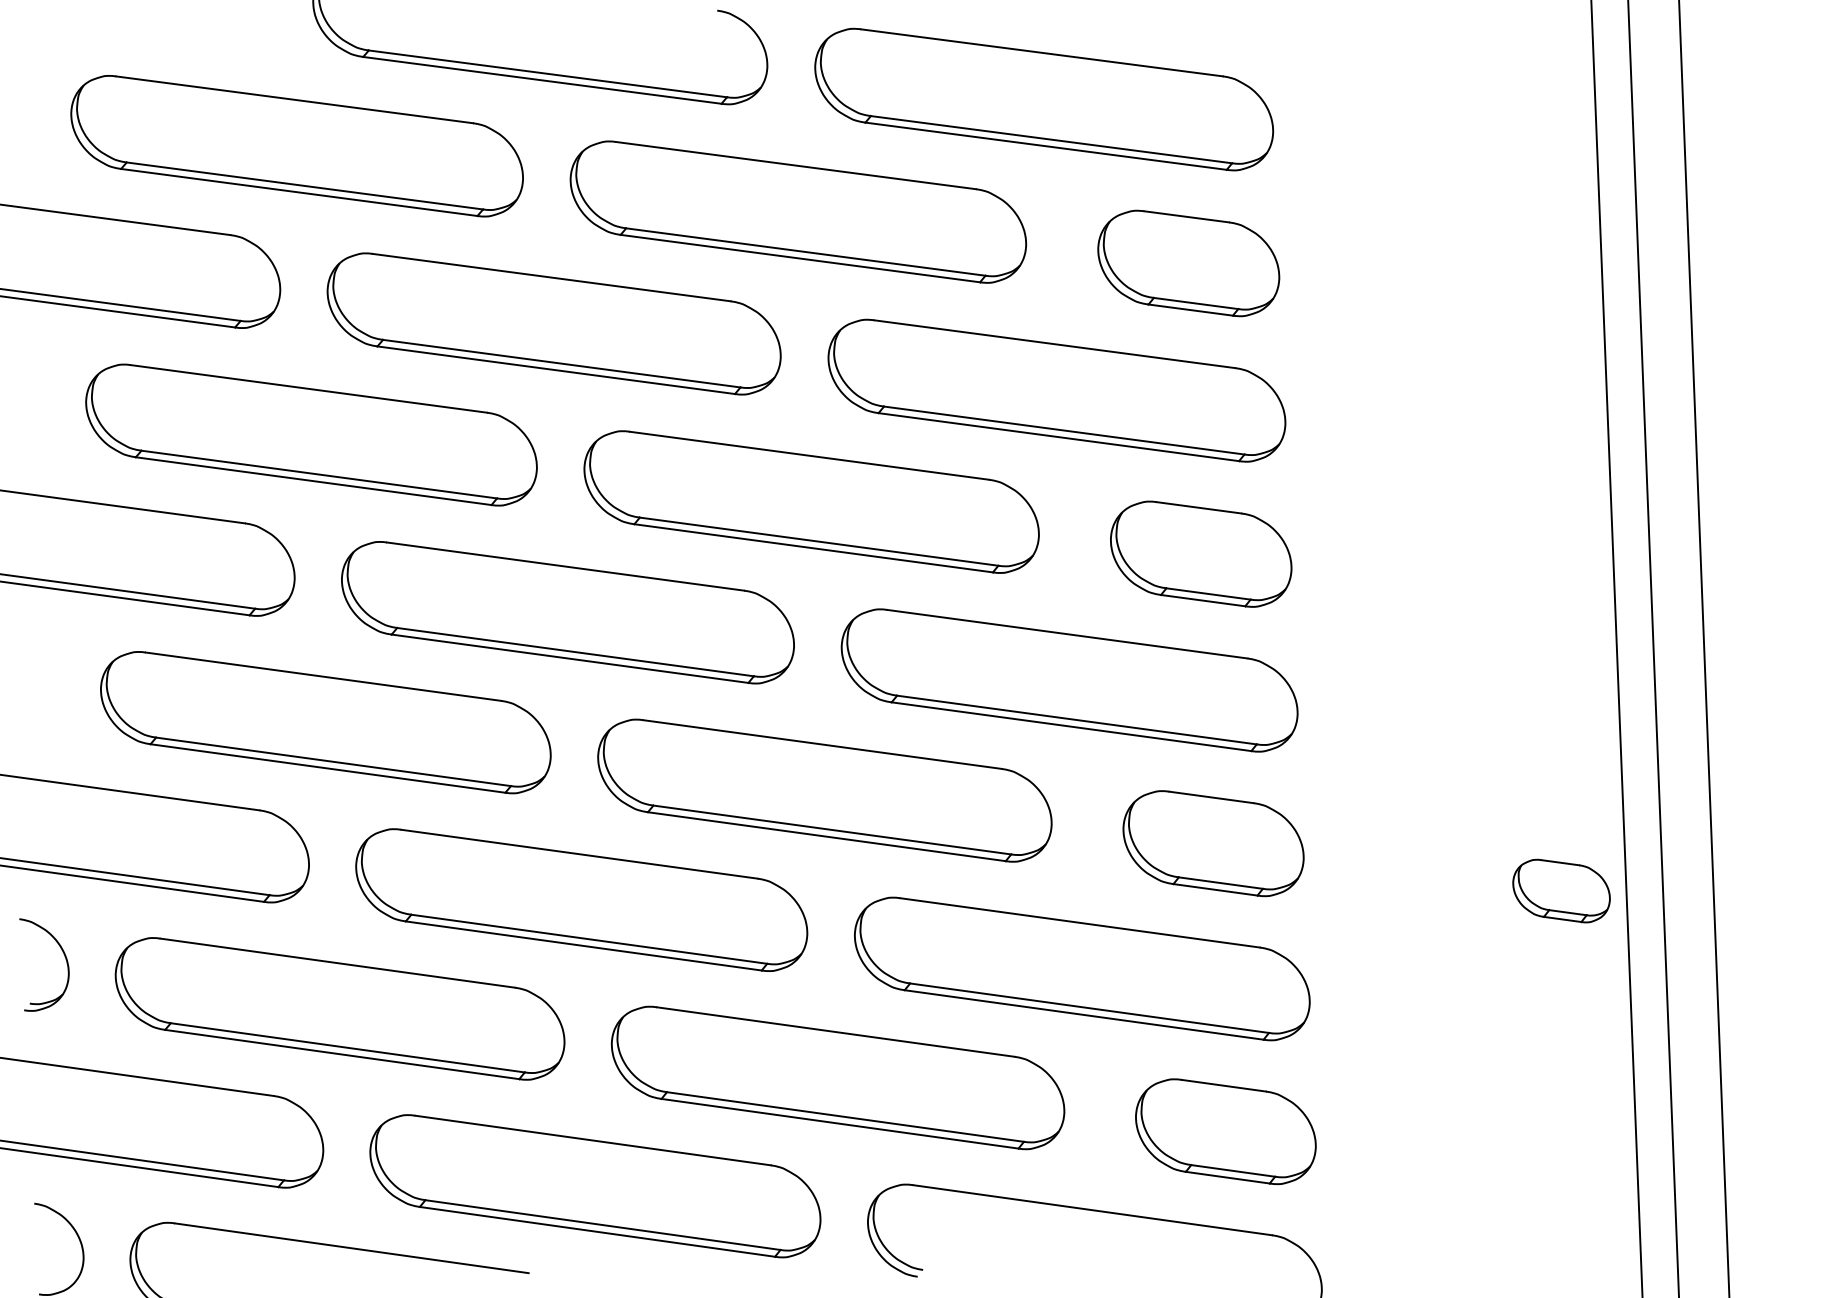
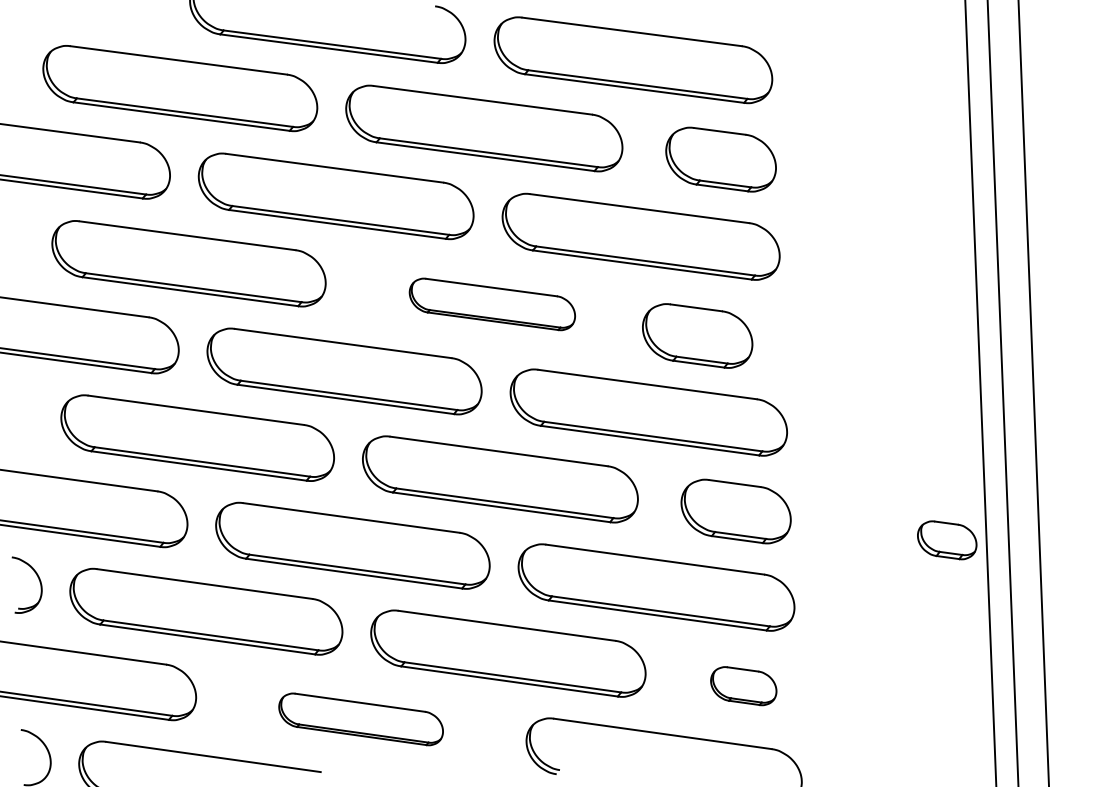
part: (811, 502) -> (492, 304), size x0.6
part: (1200, 553) -> (697, 335), moved
part: (1225, 1130) -> (743, 685), size x0.6
part: (594, 1186) -> (360, 719), size x0.6

